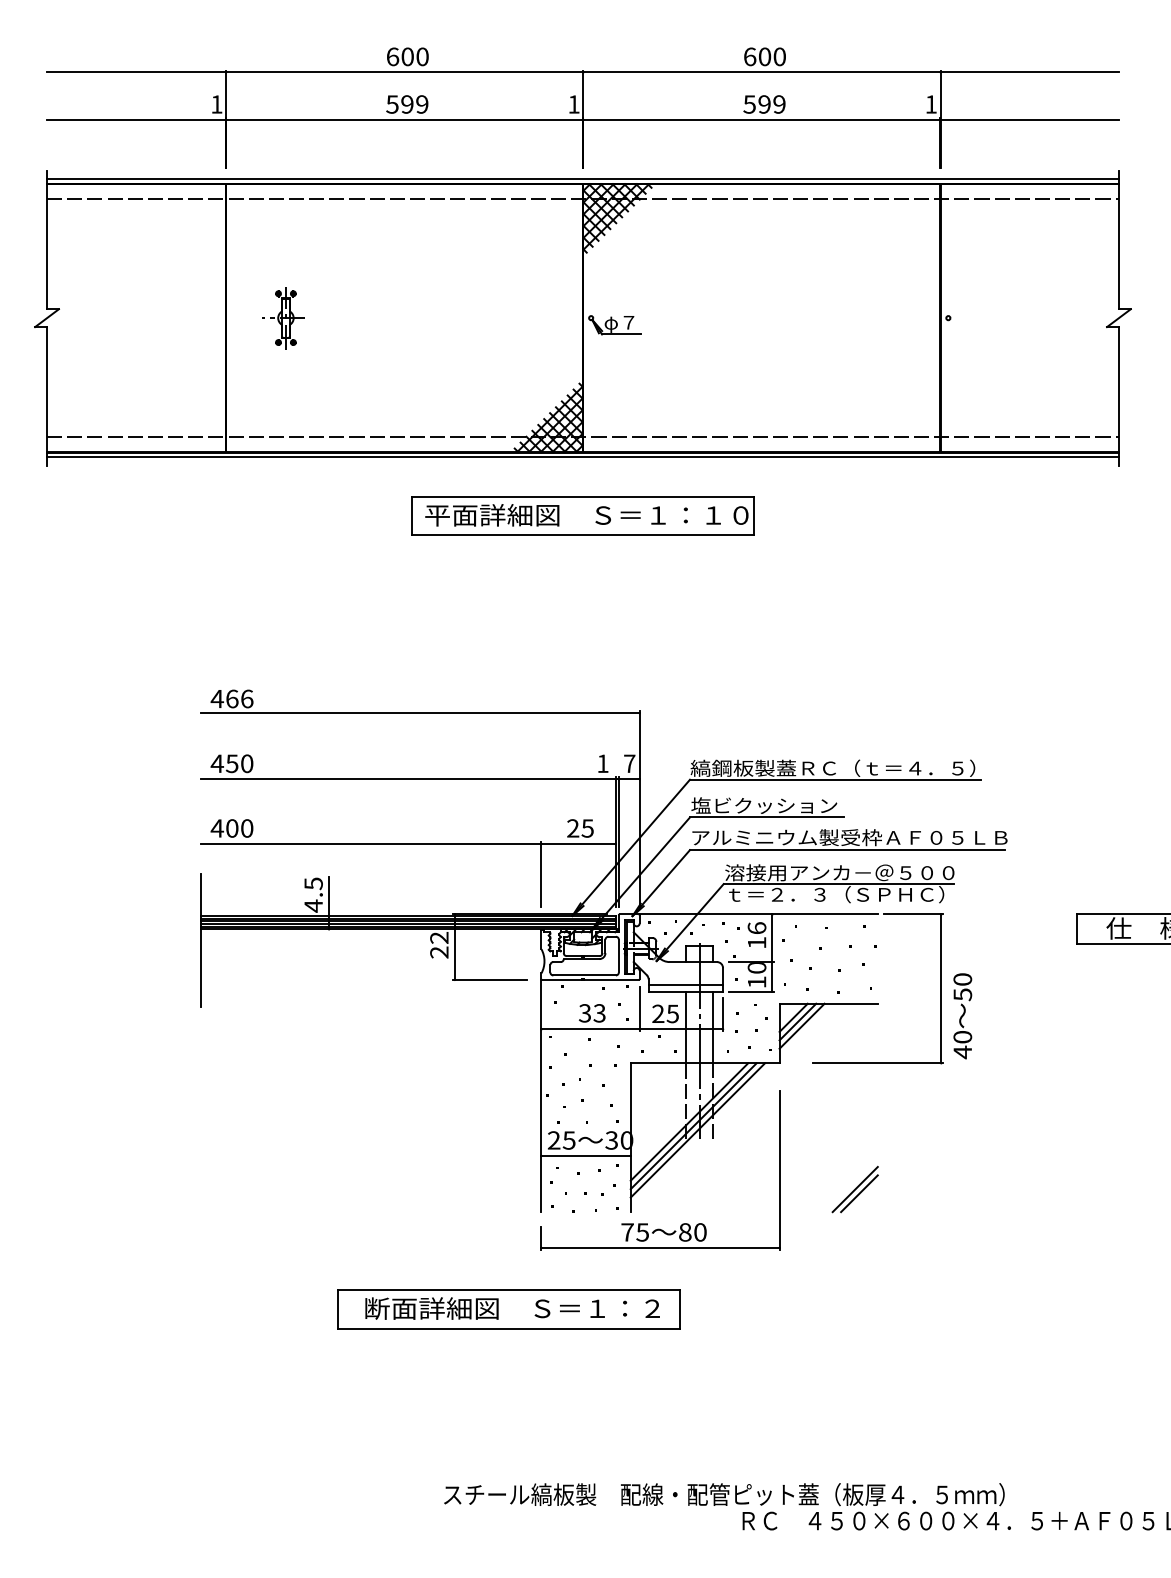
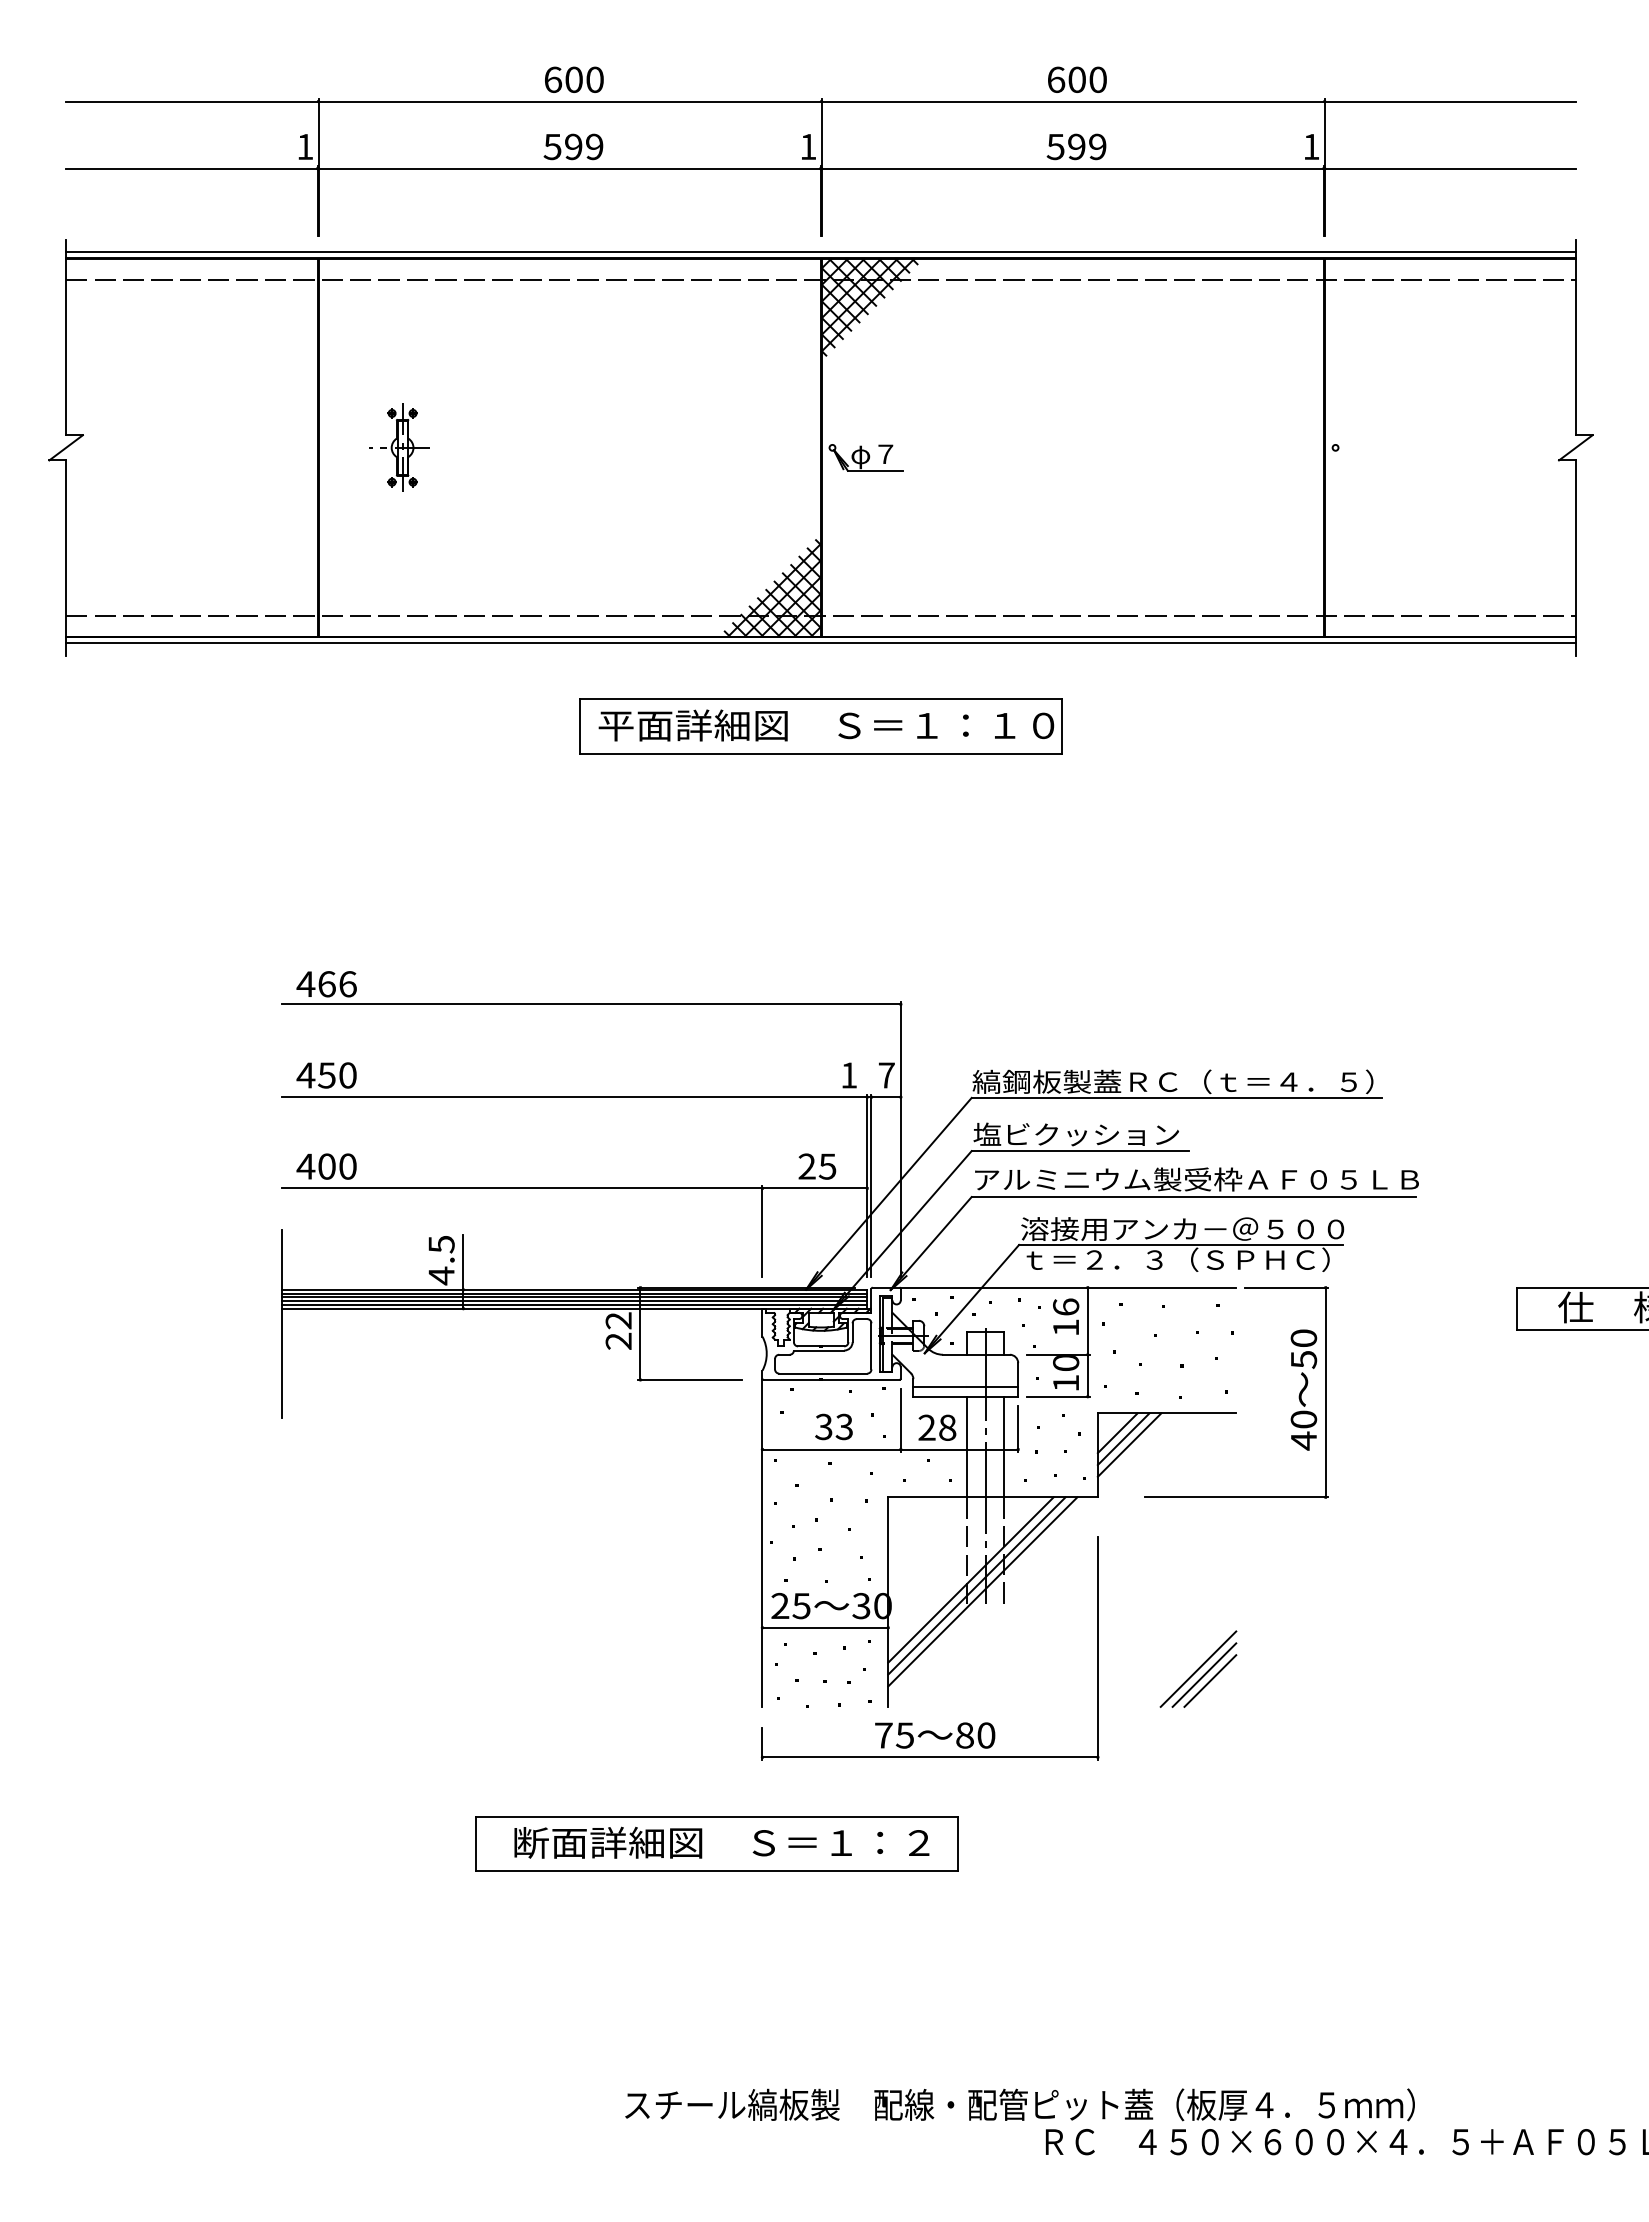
text: (672, 1013) -> (947, 1427), 25 -> 28
text: (962, 1015) -> (1303, 1389), moved
line: (851, 1184) -> (1198, 1668), added

